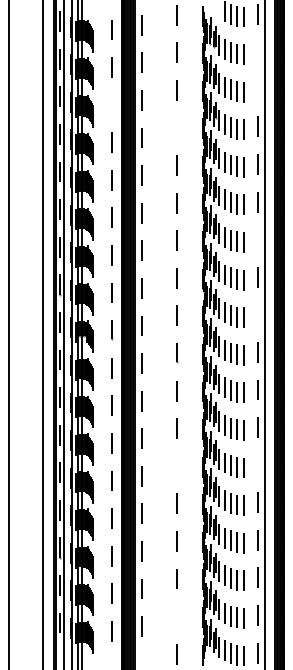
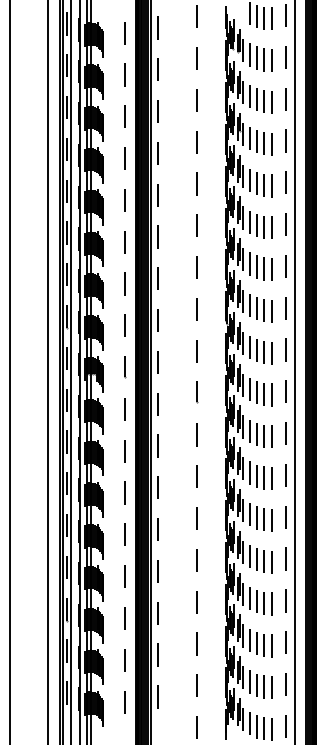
line: (256, 51) -> (285, 57), added
line: (256, 89) -> (285, 99), added
line: (111, 104) -> (124, 116), added
line: (176, 128) -> (196, 142), added
line: (256, 239) -> (285, 266), added
line: (256, 314) -> (285, 349), added
line: (256, 465) -> (285, 517), added
line: (176, 466) -> (196, 518), added
line: (176, 616) -> (196, 685), added

